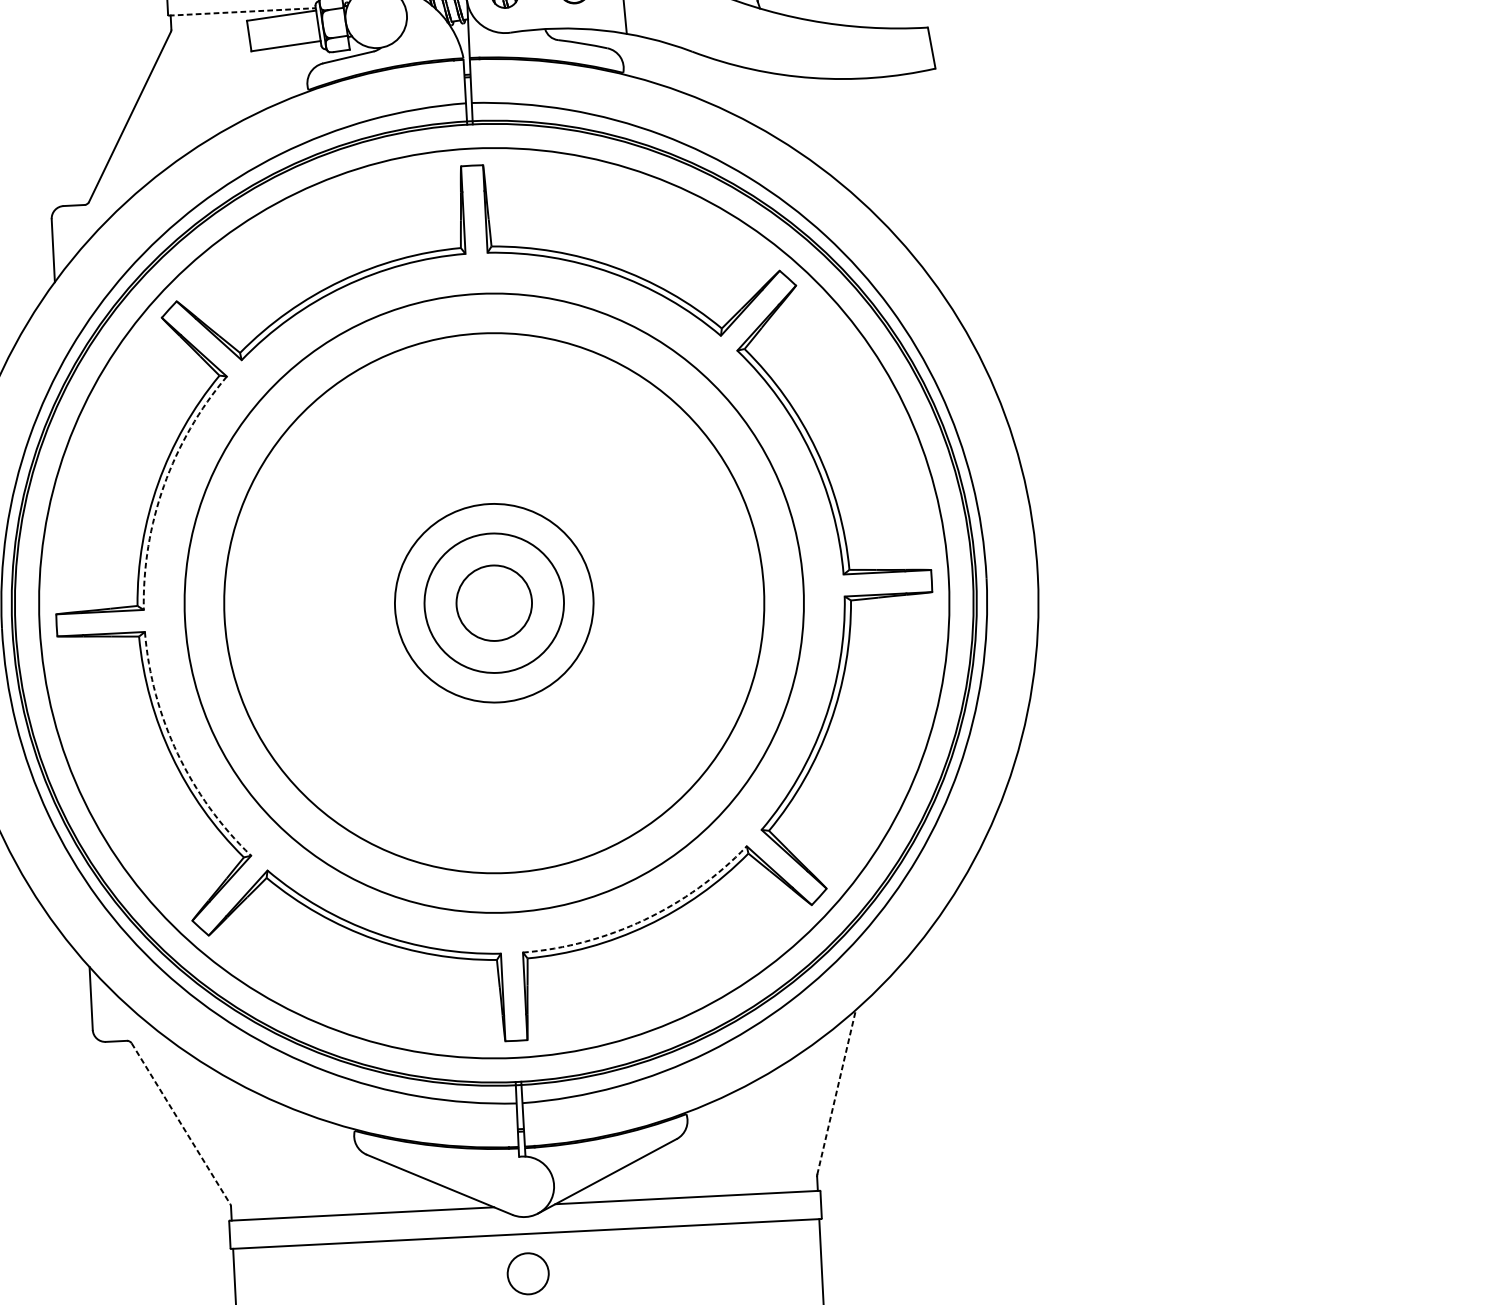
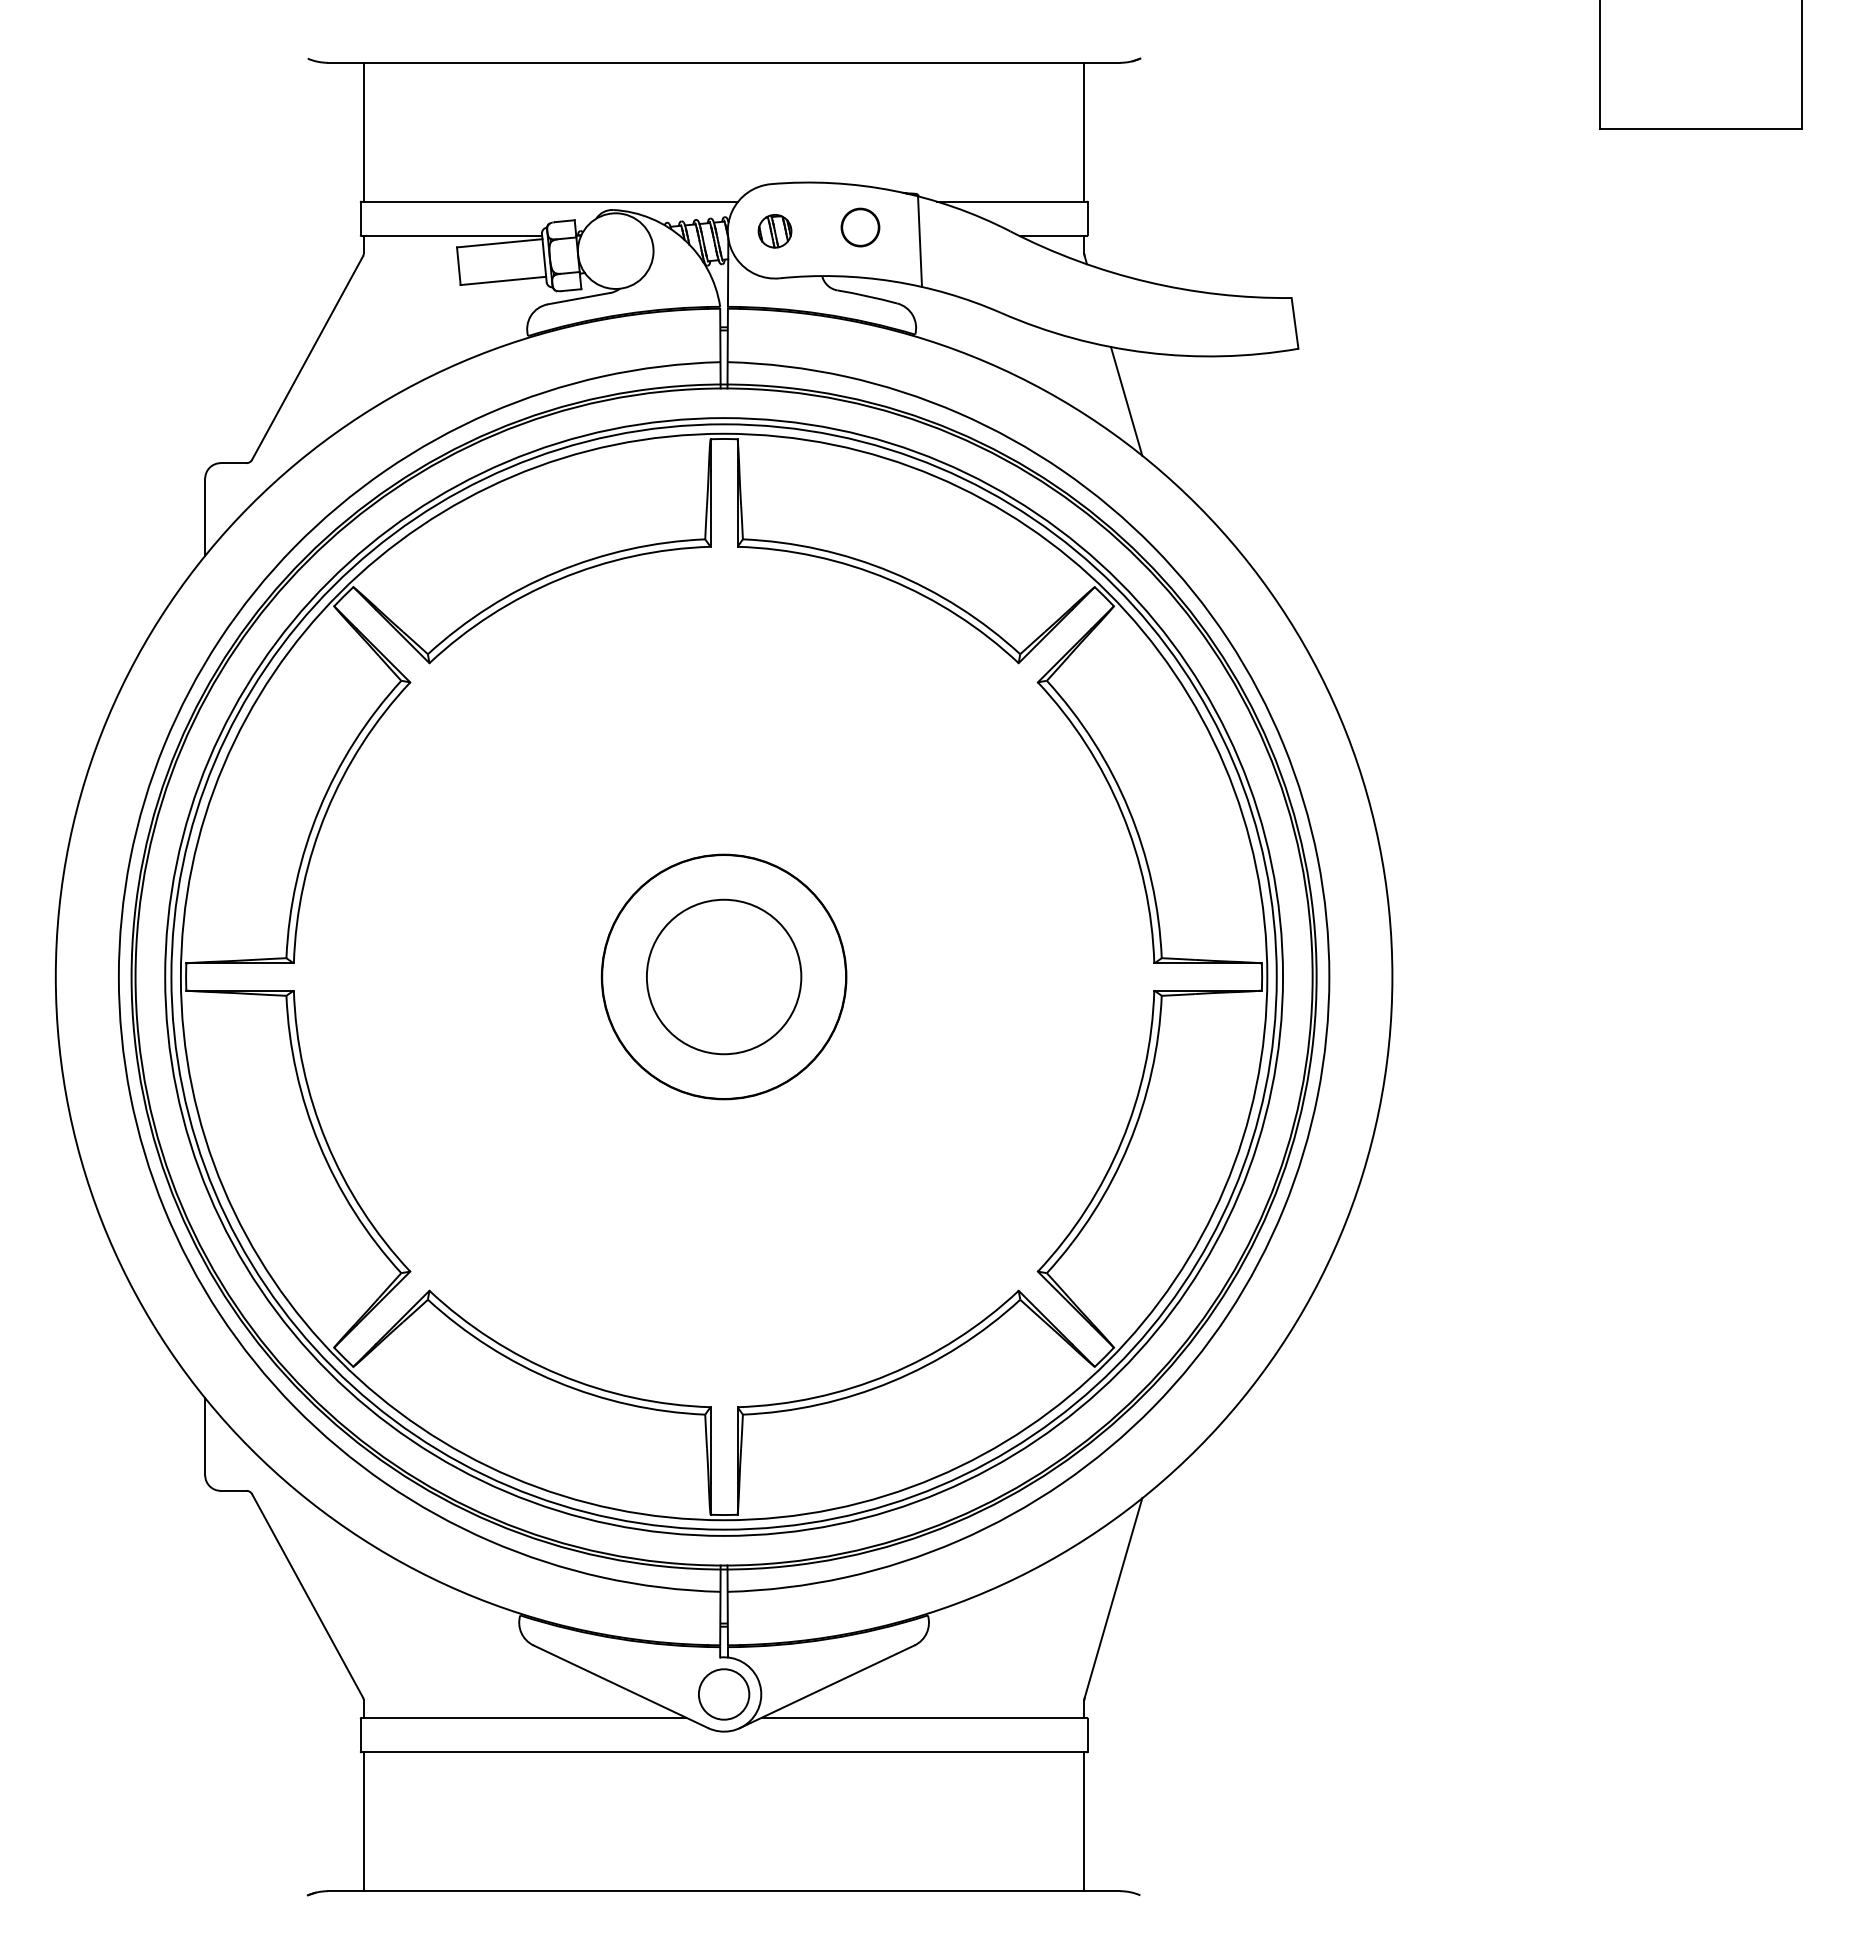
line: (242, 12) -> (452, 236), dashed -> solid
line: (797, 118) -> (1126, 401), added
arc: (164, 485) -> (326, 812), dashed -> solid
circle: (493, 602) -> (723, 976), size x1.43
circle: (493, 602) -> (723, 976), size x1.43
circle: (493, 602) -> (723, 976), size x1.67
circle: (493, 602) -> (723, 976), size x1.67
arc: (177, 753) -> (326, 1141), dashed -> solid
arc: (644, 919) -> (888, 1374), dashed -> solid
line: (836, 1091) -> (1113, 1597), dashed -> solid
line: (180, 1123) -> (307, 1595), dashed -> solid
circle: (528, 1273) -> (724, 1694), moved

